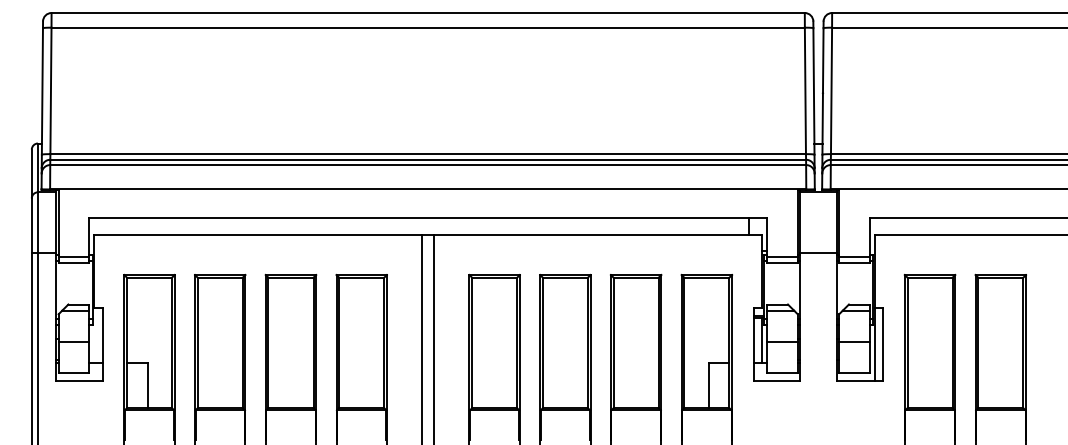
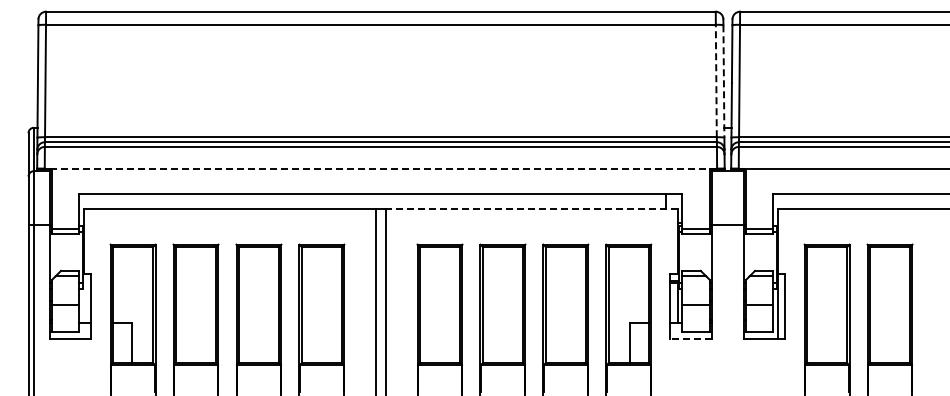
line: (805, 90) -> (716, 80), solid -> dashed
line: (813, 92) -> (723, 82), solid -> dashed
line: (427, 189) -> (380, 168), solid -> dashed
line: (598, 235) -> (532, 209), solid -> dashed
line: (777, 381) -> (691, 339), solid -> dashed

